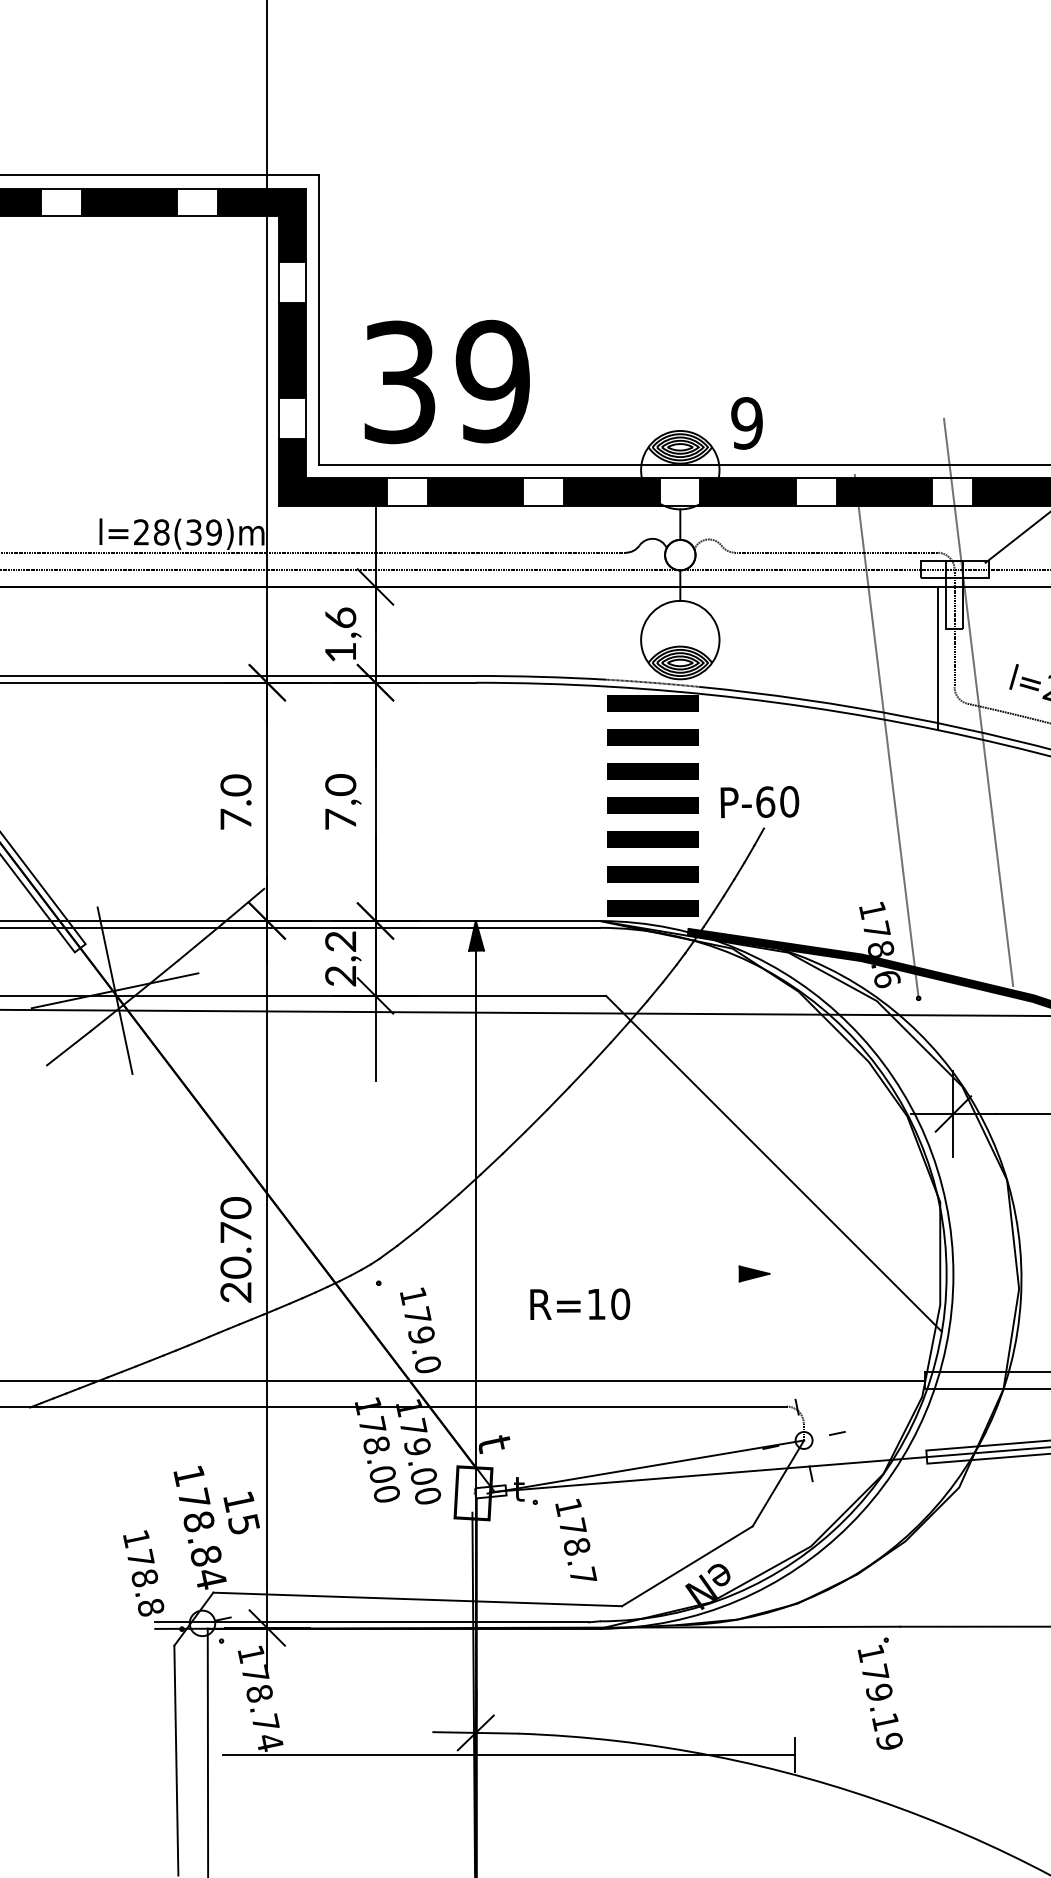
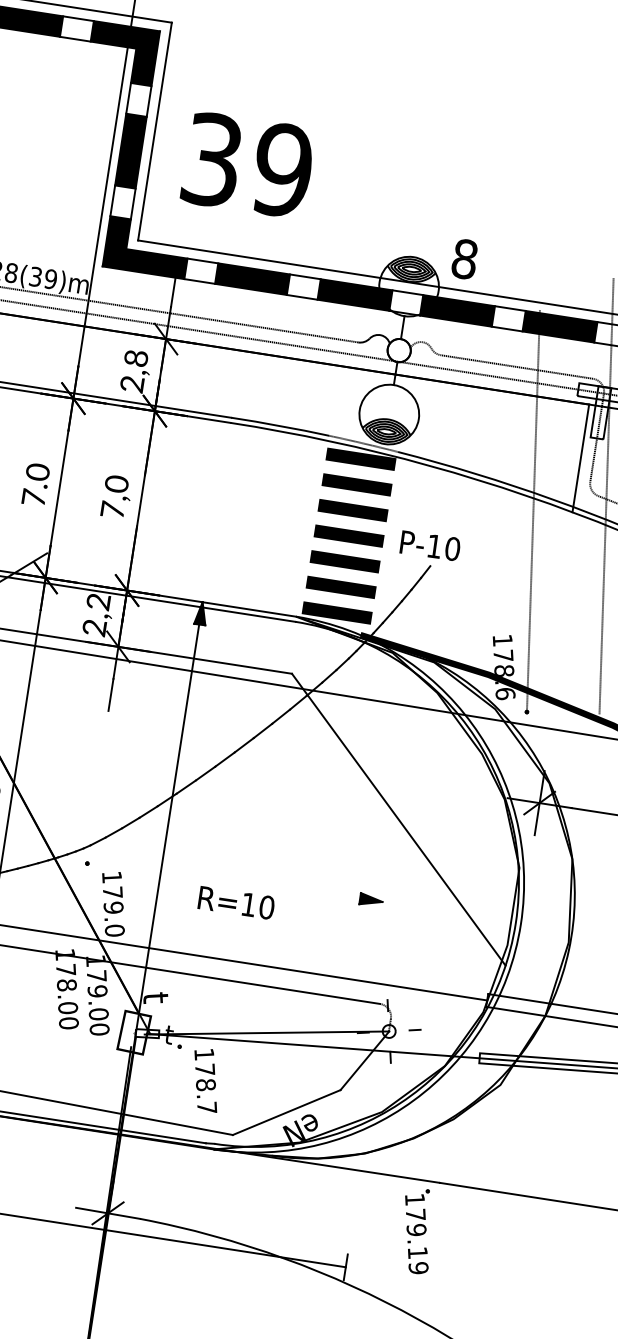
text: (446, 381) -> (247, 164), moved
text: (746, 423) -> (464, 259), 9 -> 8
text: (340, 634) -> (134, 370), 1,6 -> 2,8
text: (765, 801) -> (434, 546), P-60 -> P-10

